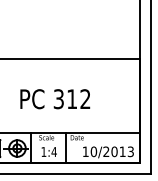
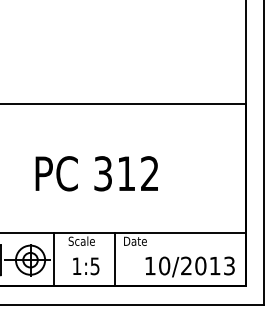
text: (53, 152) -> (93, 267), 1:4 -> 1:5

